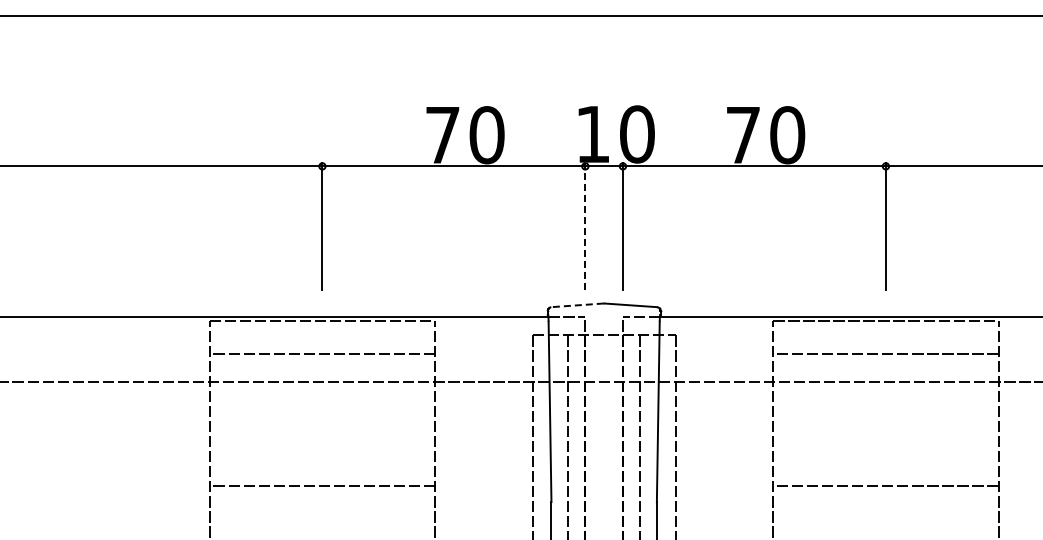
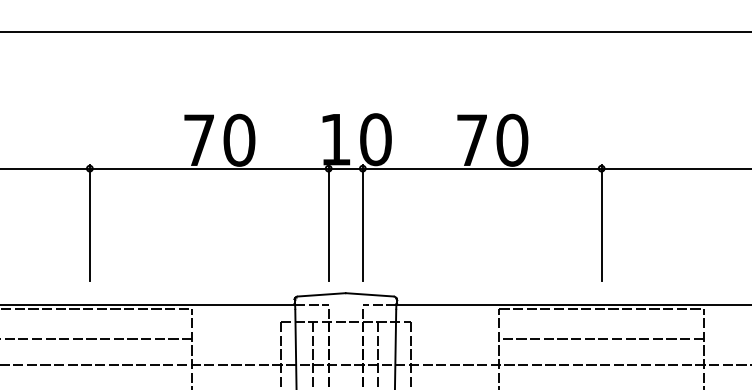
line: (585, 226) -> (328, 223), dashed -> solid
line: (577, 305) -> (321, 295), dashed -> solid

